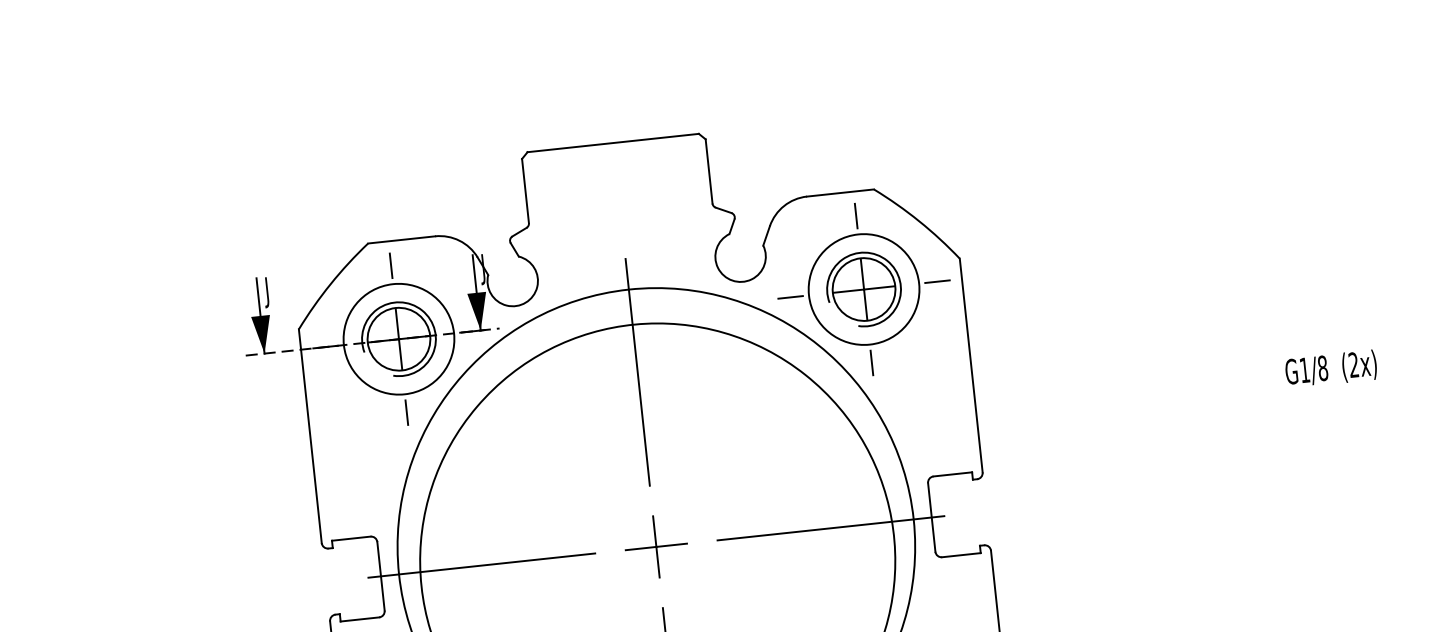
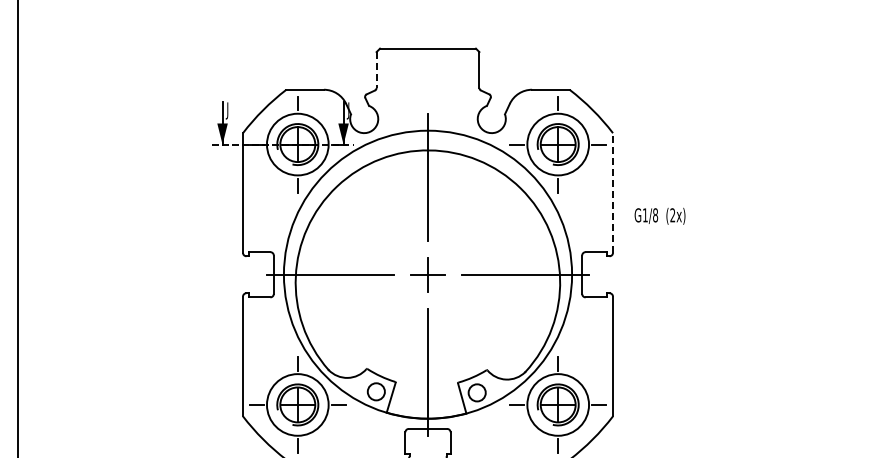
line: (525, 191) -> (376, 70), solid -> dashed
line: (972, 366) -> (613, 193), solid -> dashed
text: (1330, 367) -> (659, 215), moved

